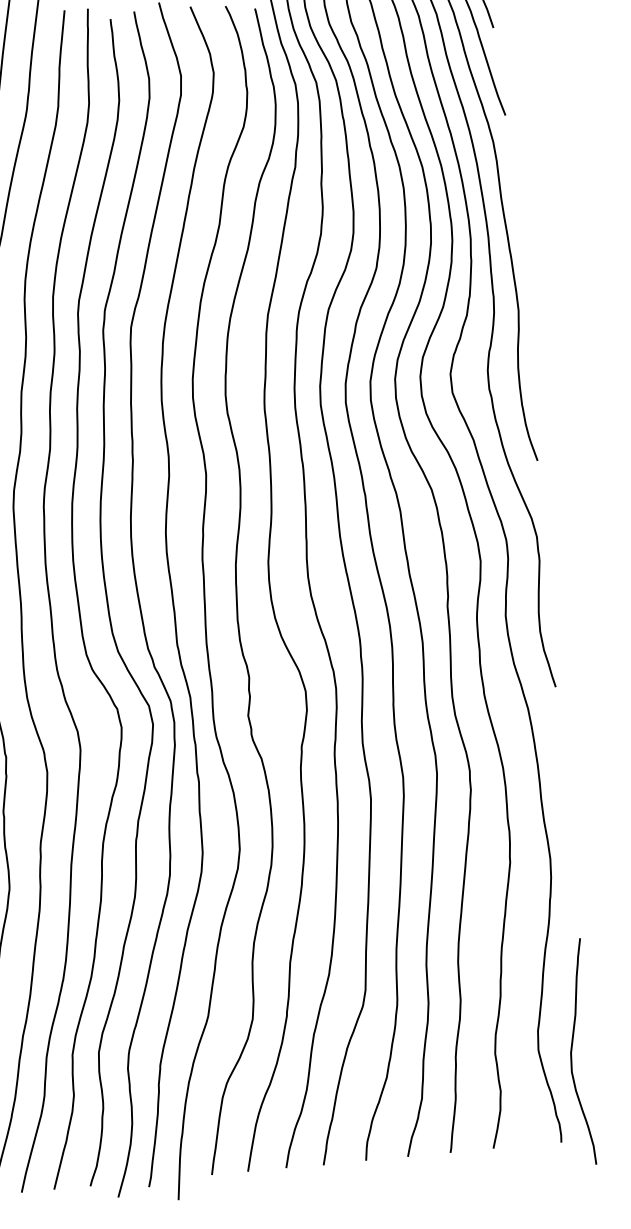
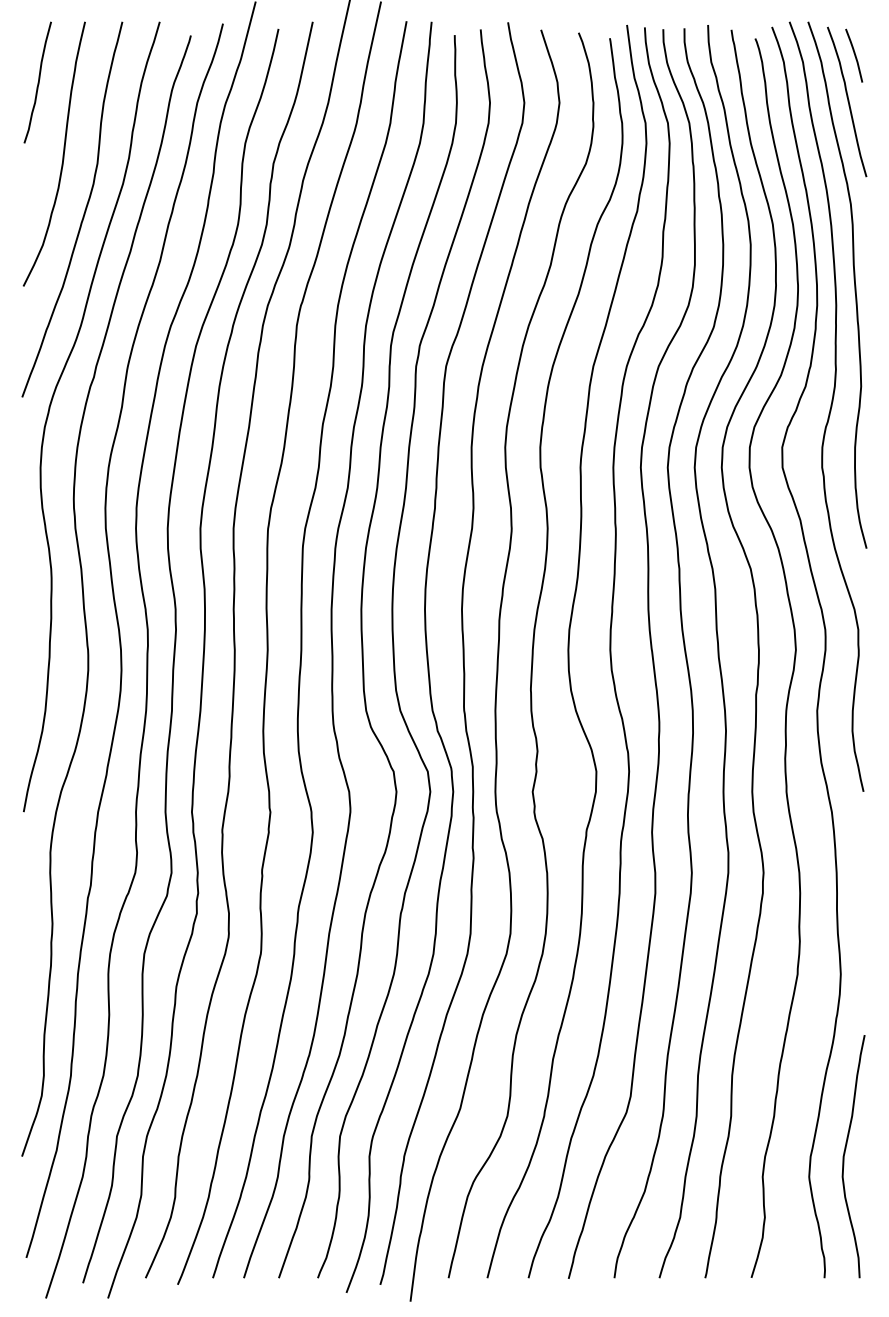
curve: (572, 1050) -> (845, 1153), moved

